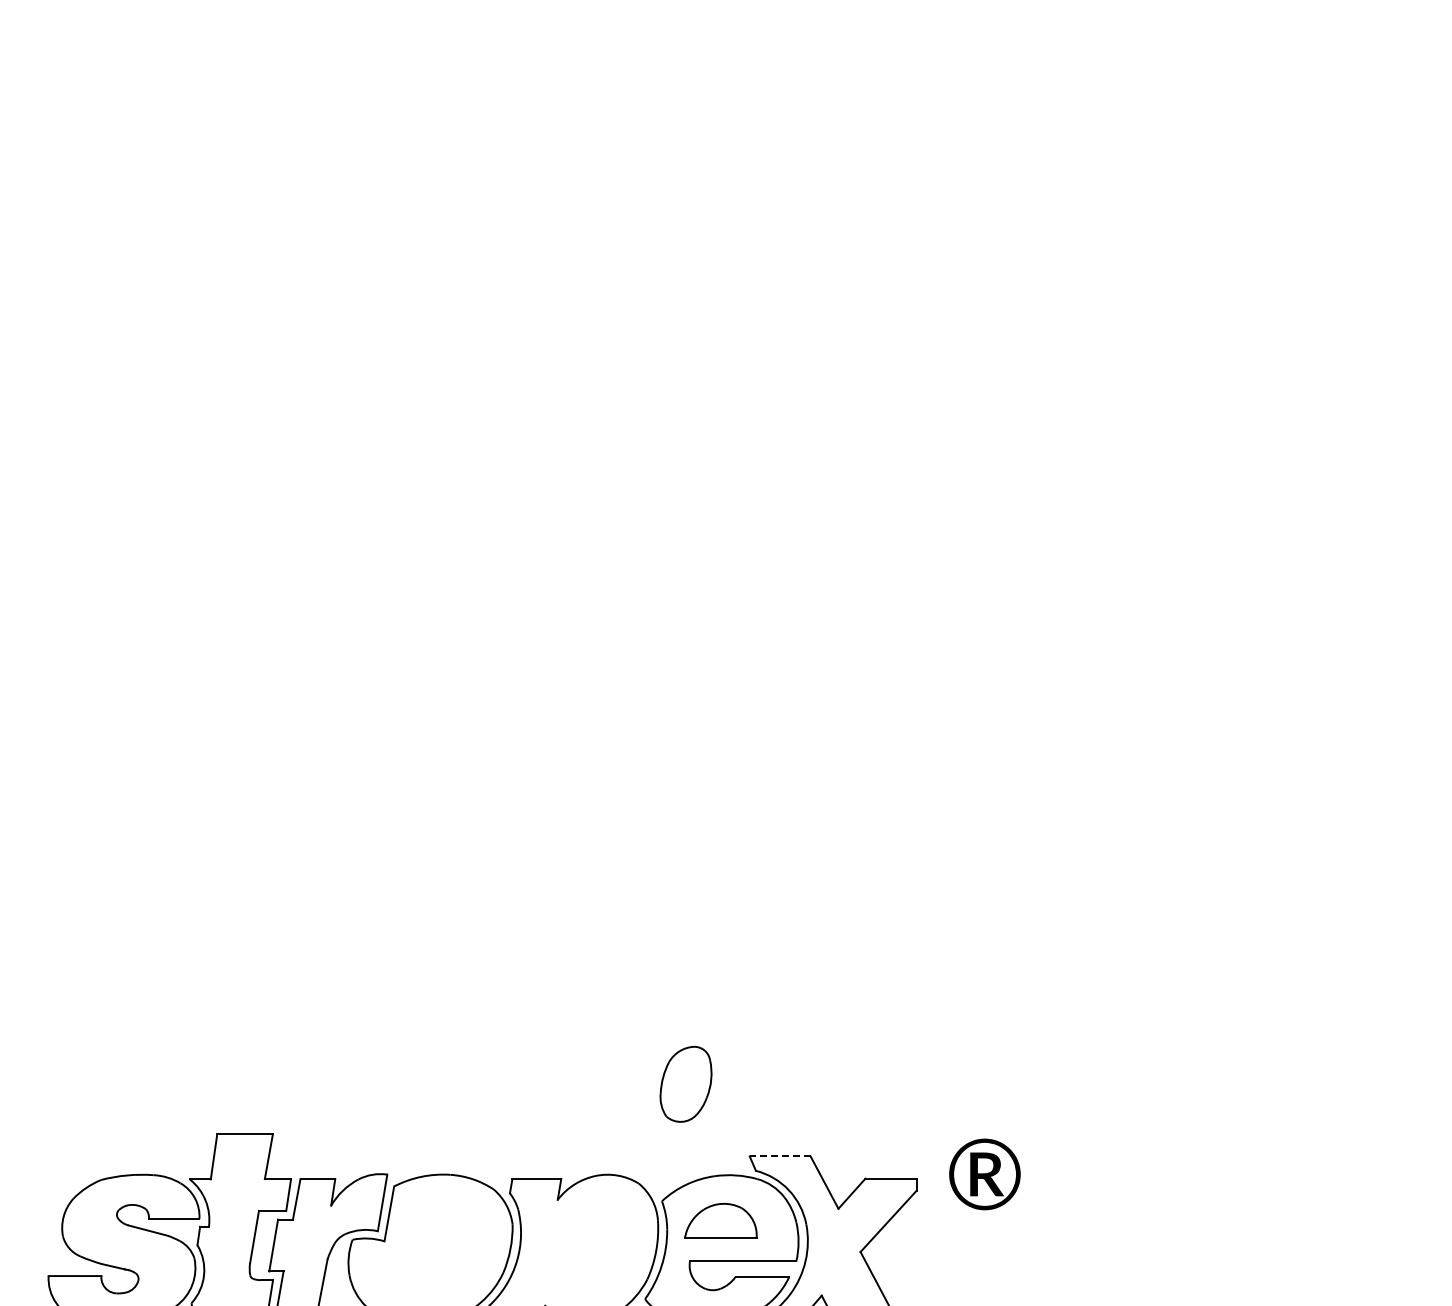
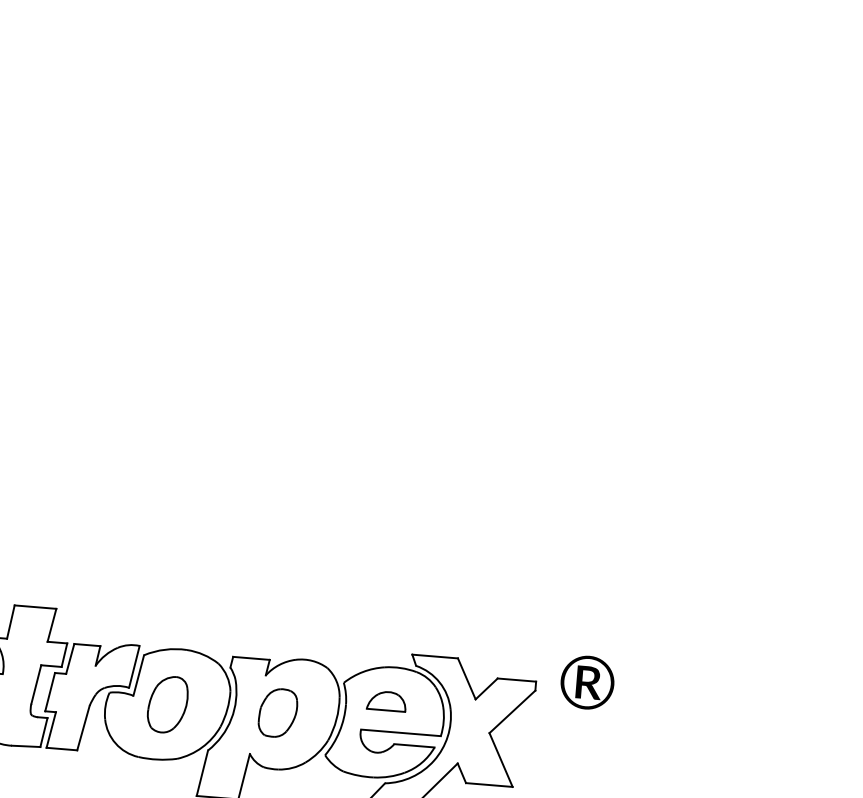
part: (685, 1083) -> (167, 704), moved
line: (779, 1156) -> (434, 656), dashed -> solid
part: (720, 1220) -> (386, 700), size x0.71
part: (577, 1248) -> (277, 713), added

